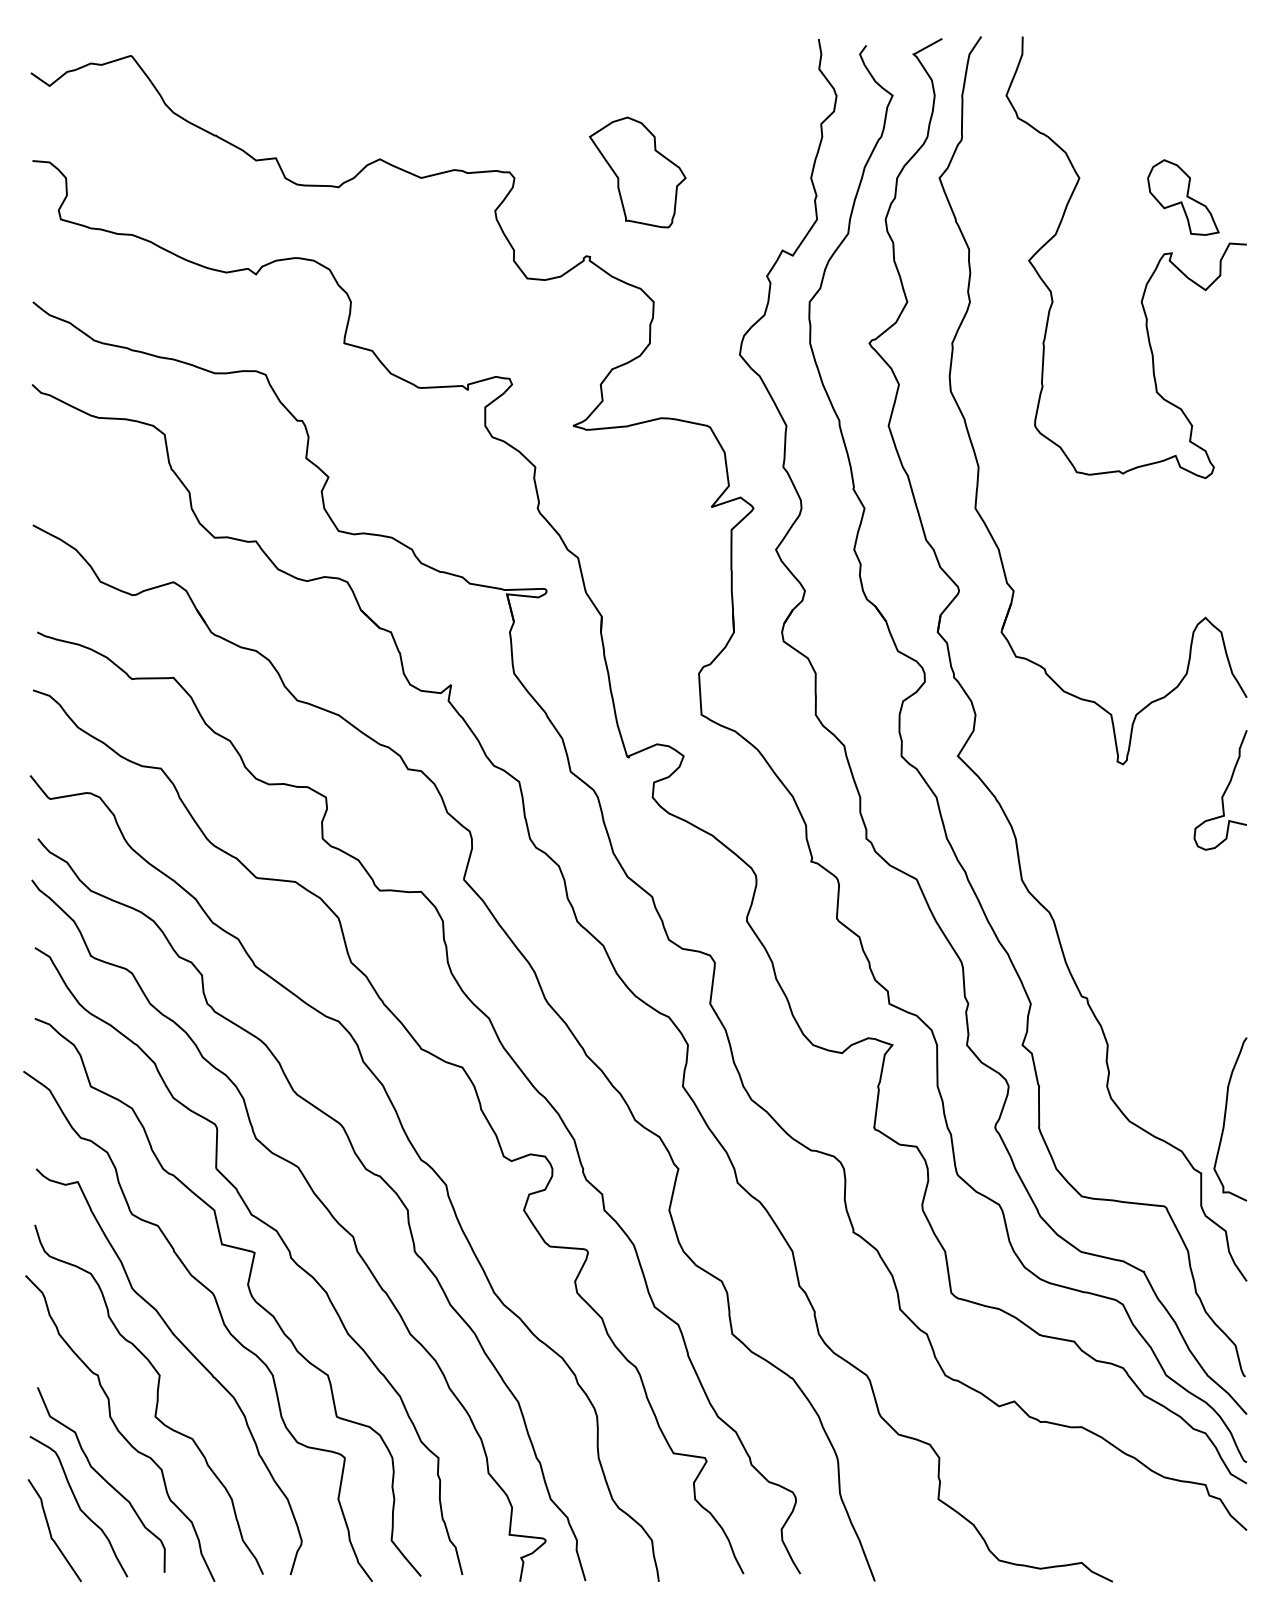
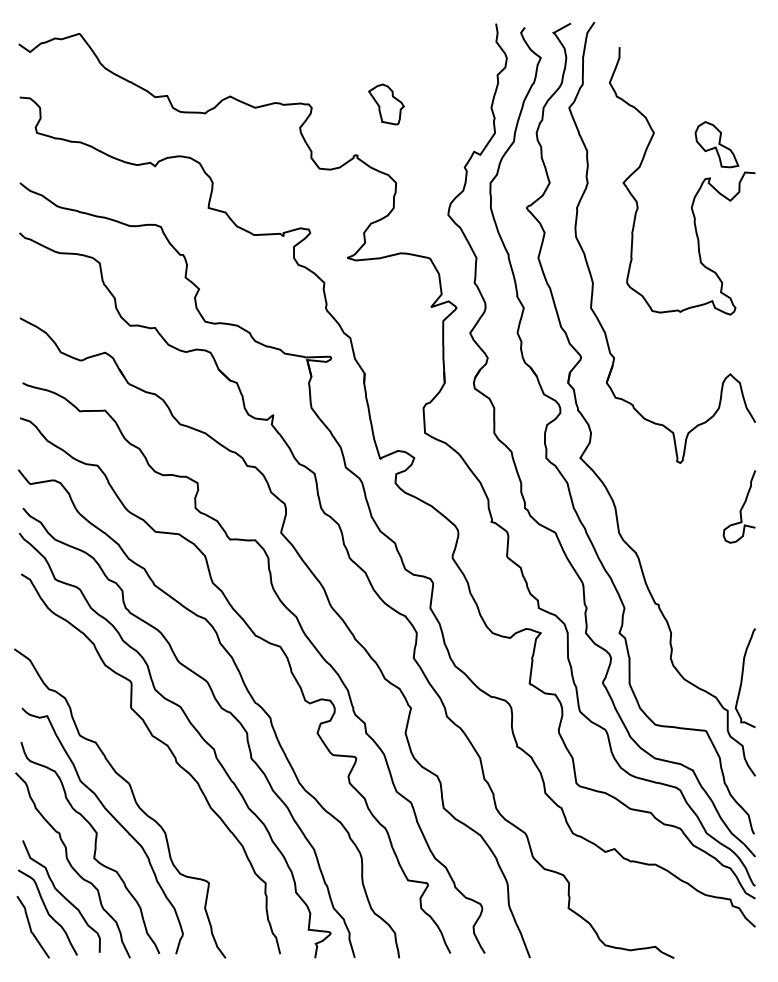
part: (637, 172) -> (386, 104), size x0.6
part: (1151, 273) -> (697, 190), moved
curve: (1222, 793) -> (740, 508), moved
curve: (248, 1291) -> (150, 782), removed

